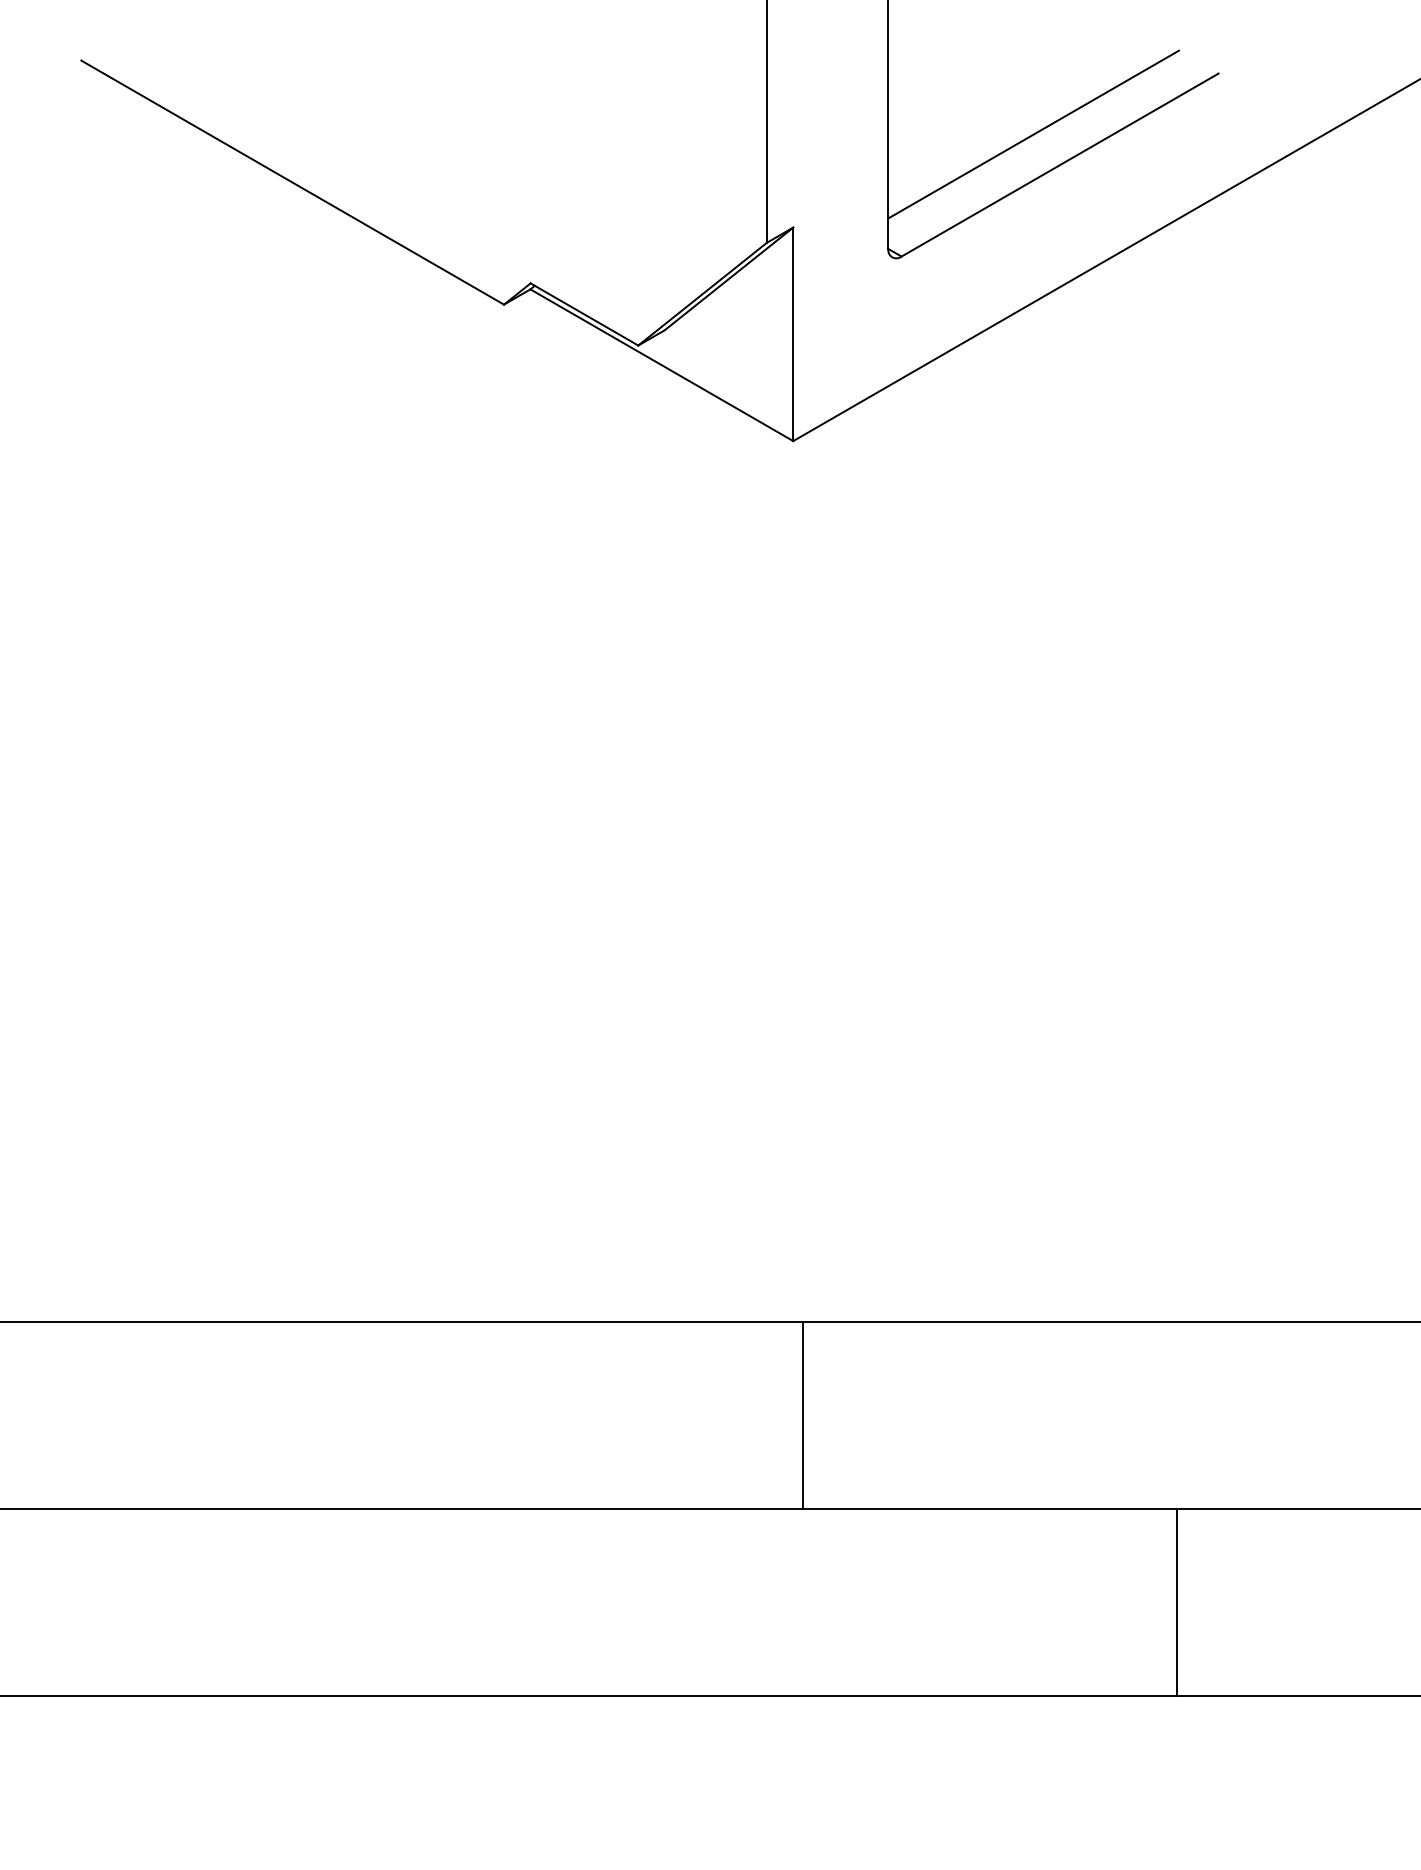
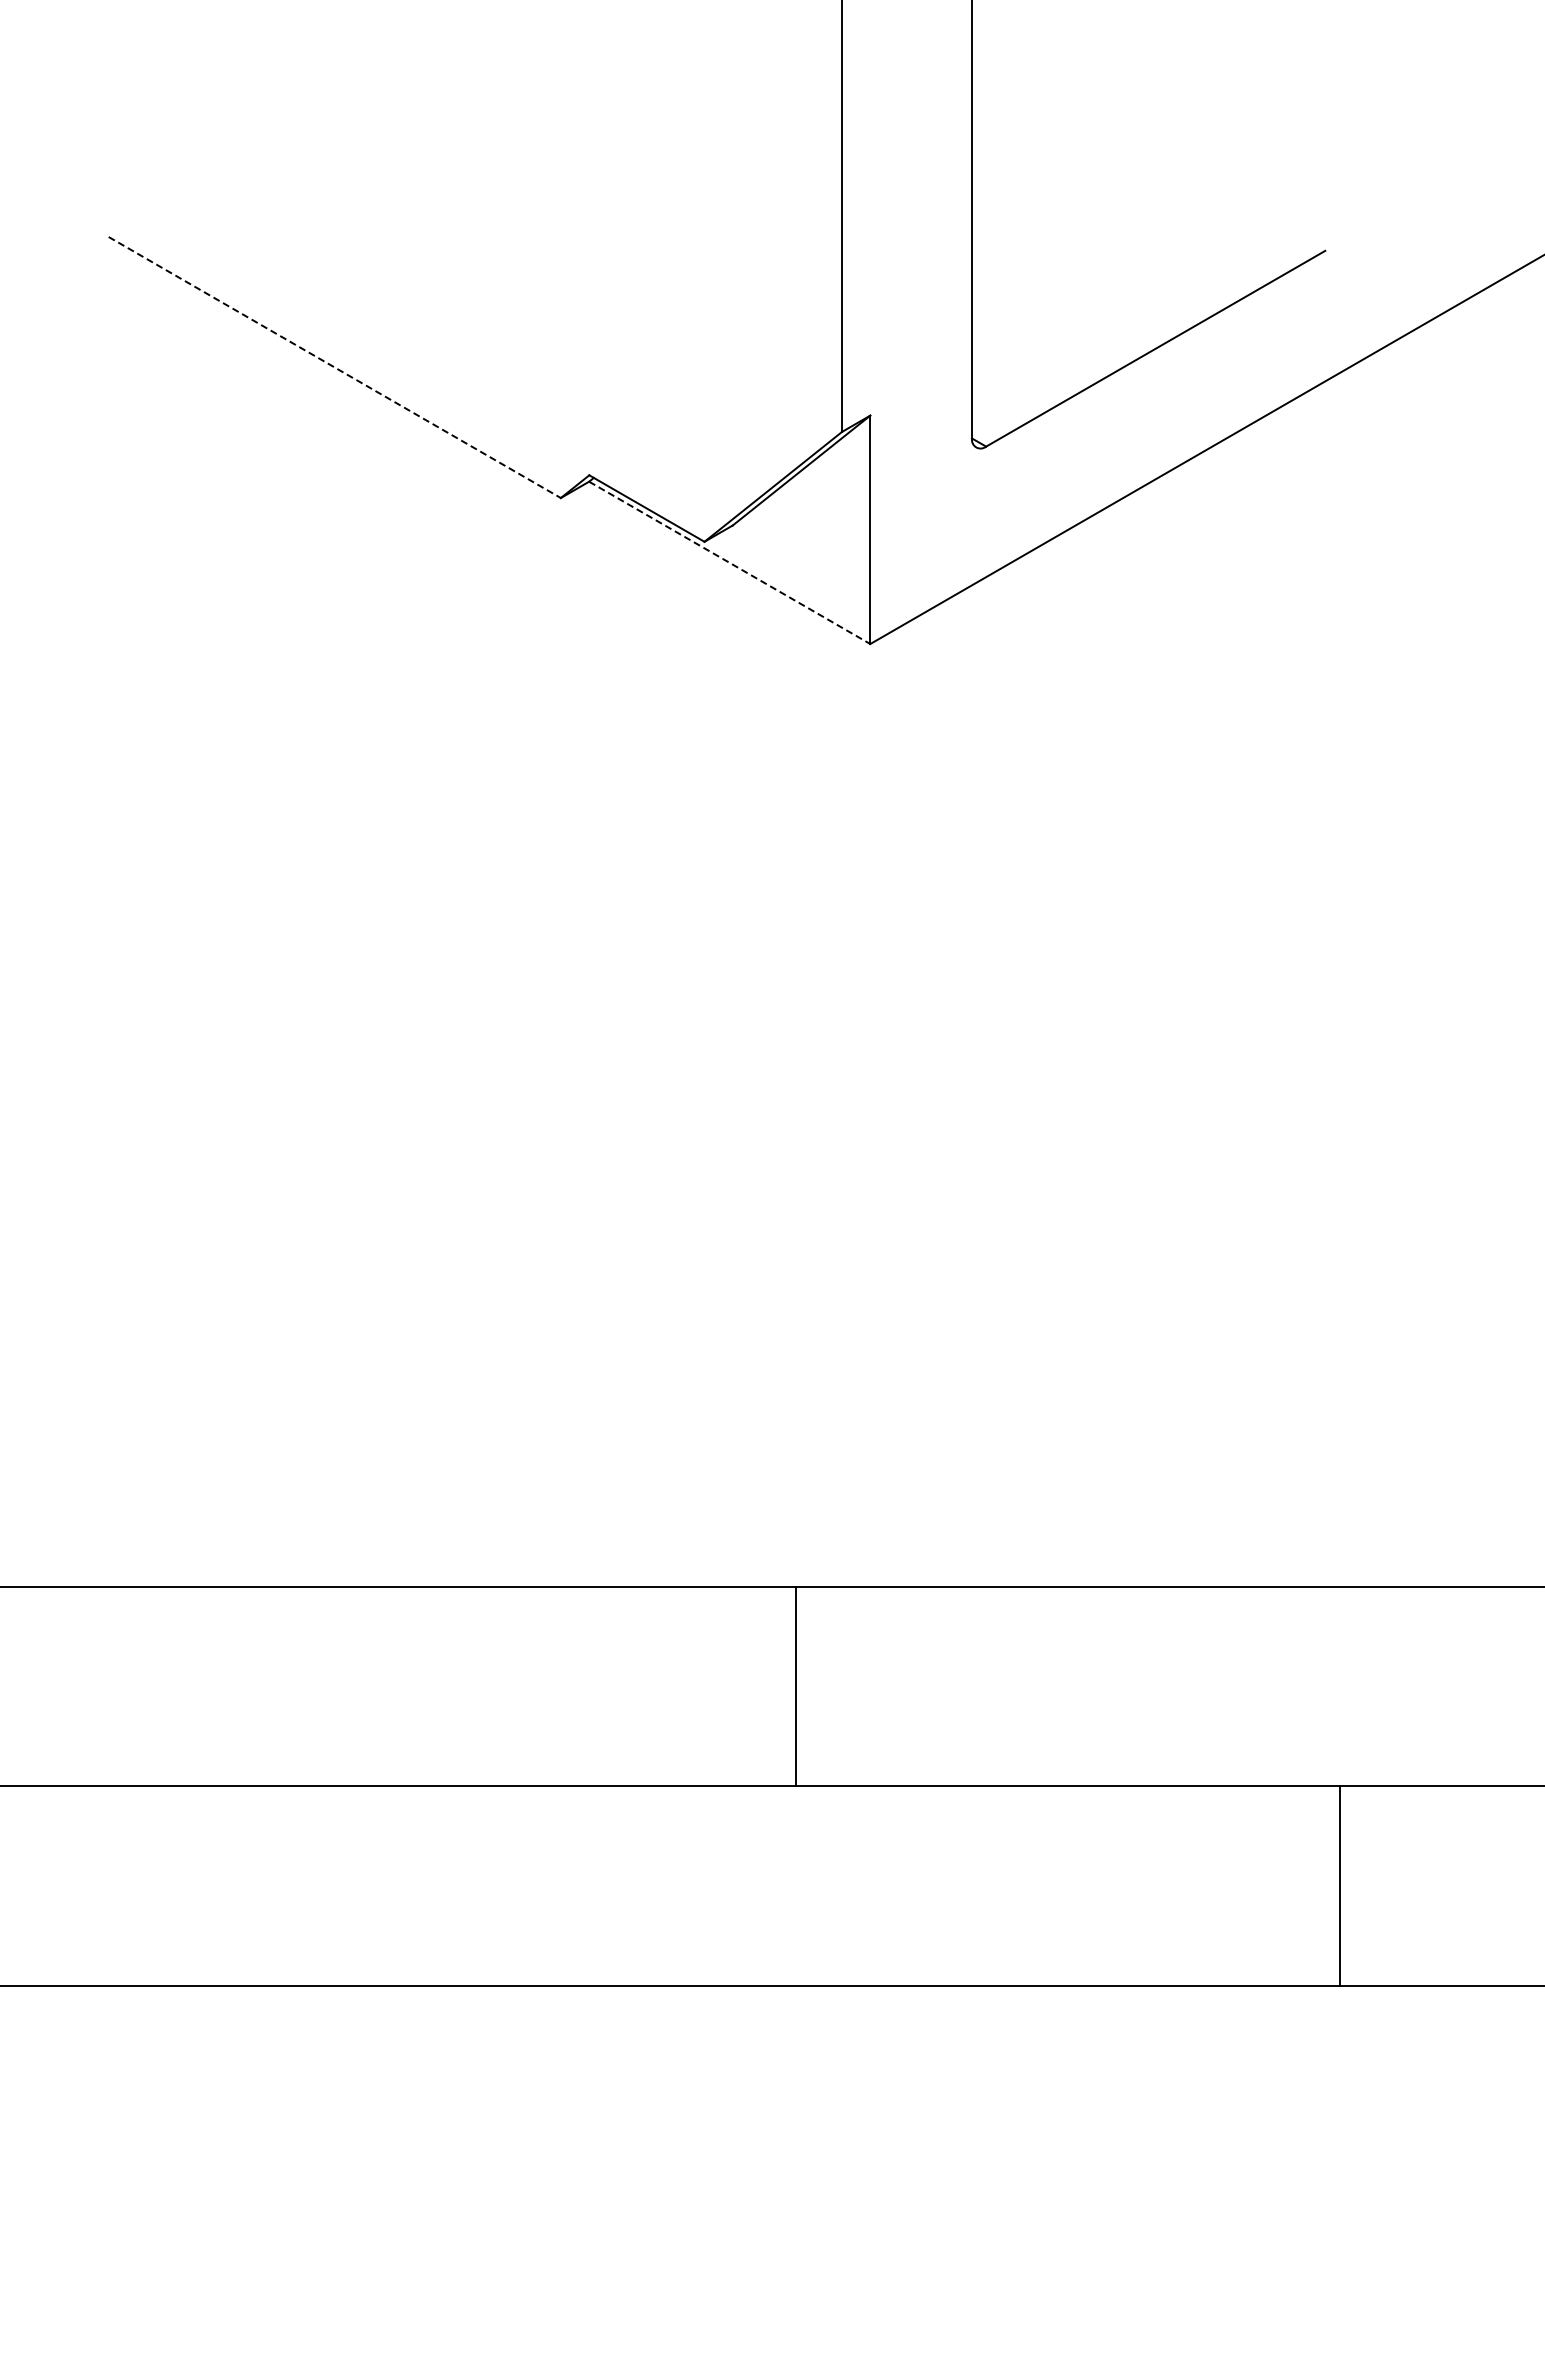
line: (1033, 133) -> (1127, 315), removed
line: (293, 182) -> (335, 367), solid -> dashed
line: (662, 365) -> (730, 563), solid -> dashed
line: (802, 1415) -> (795, 1686), moved
line: (1176, 1602) -> (1339, 1886), moved

